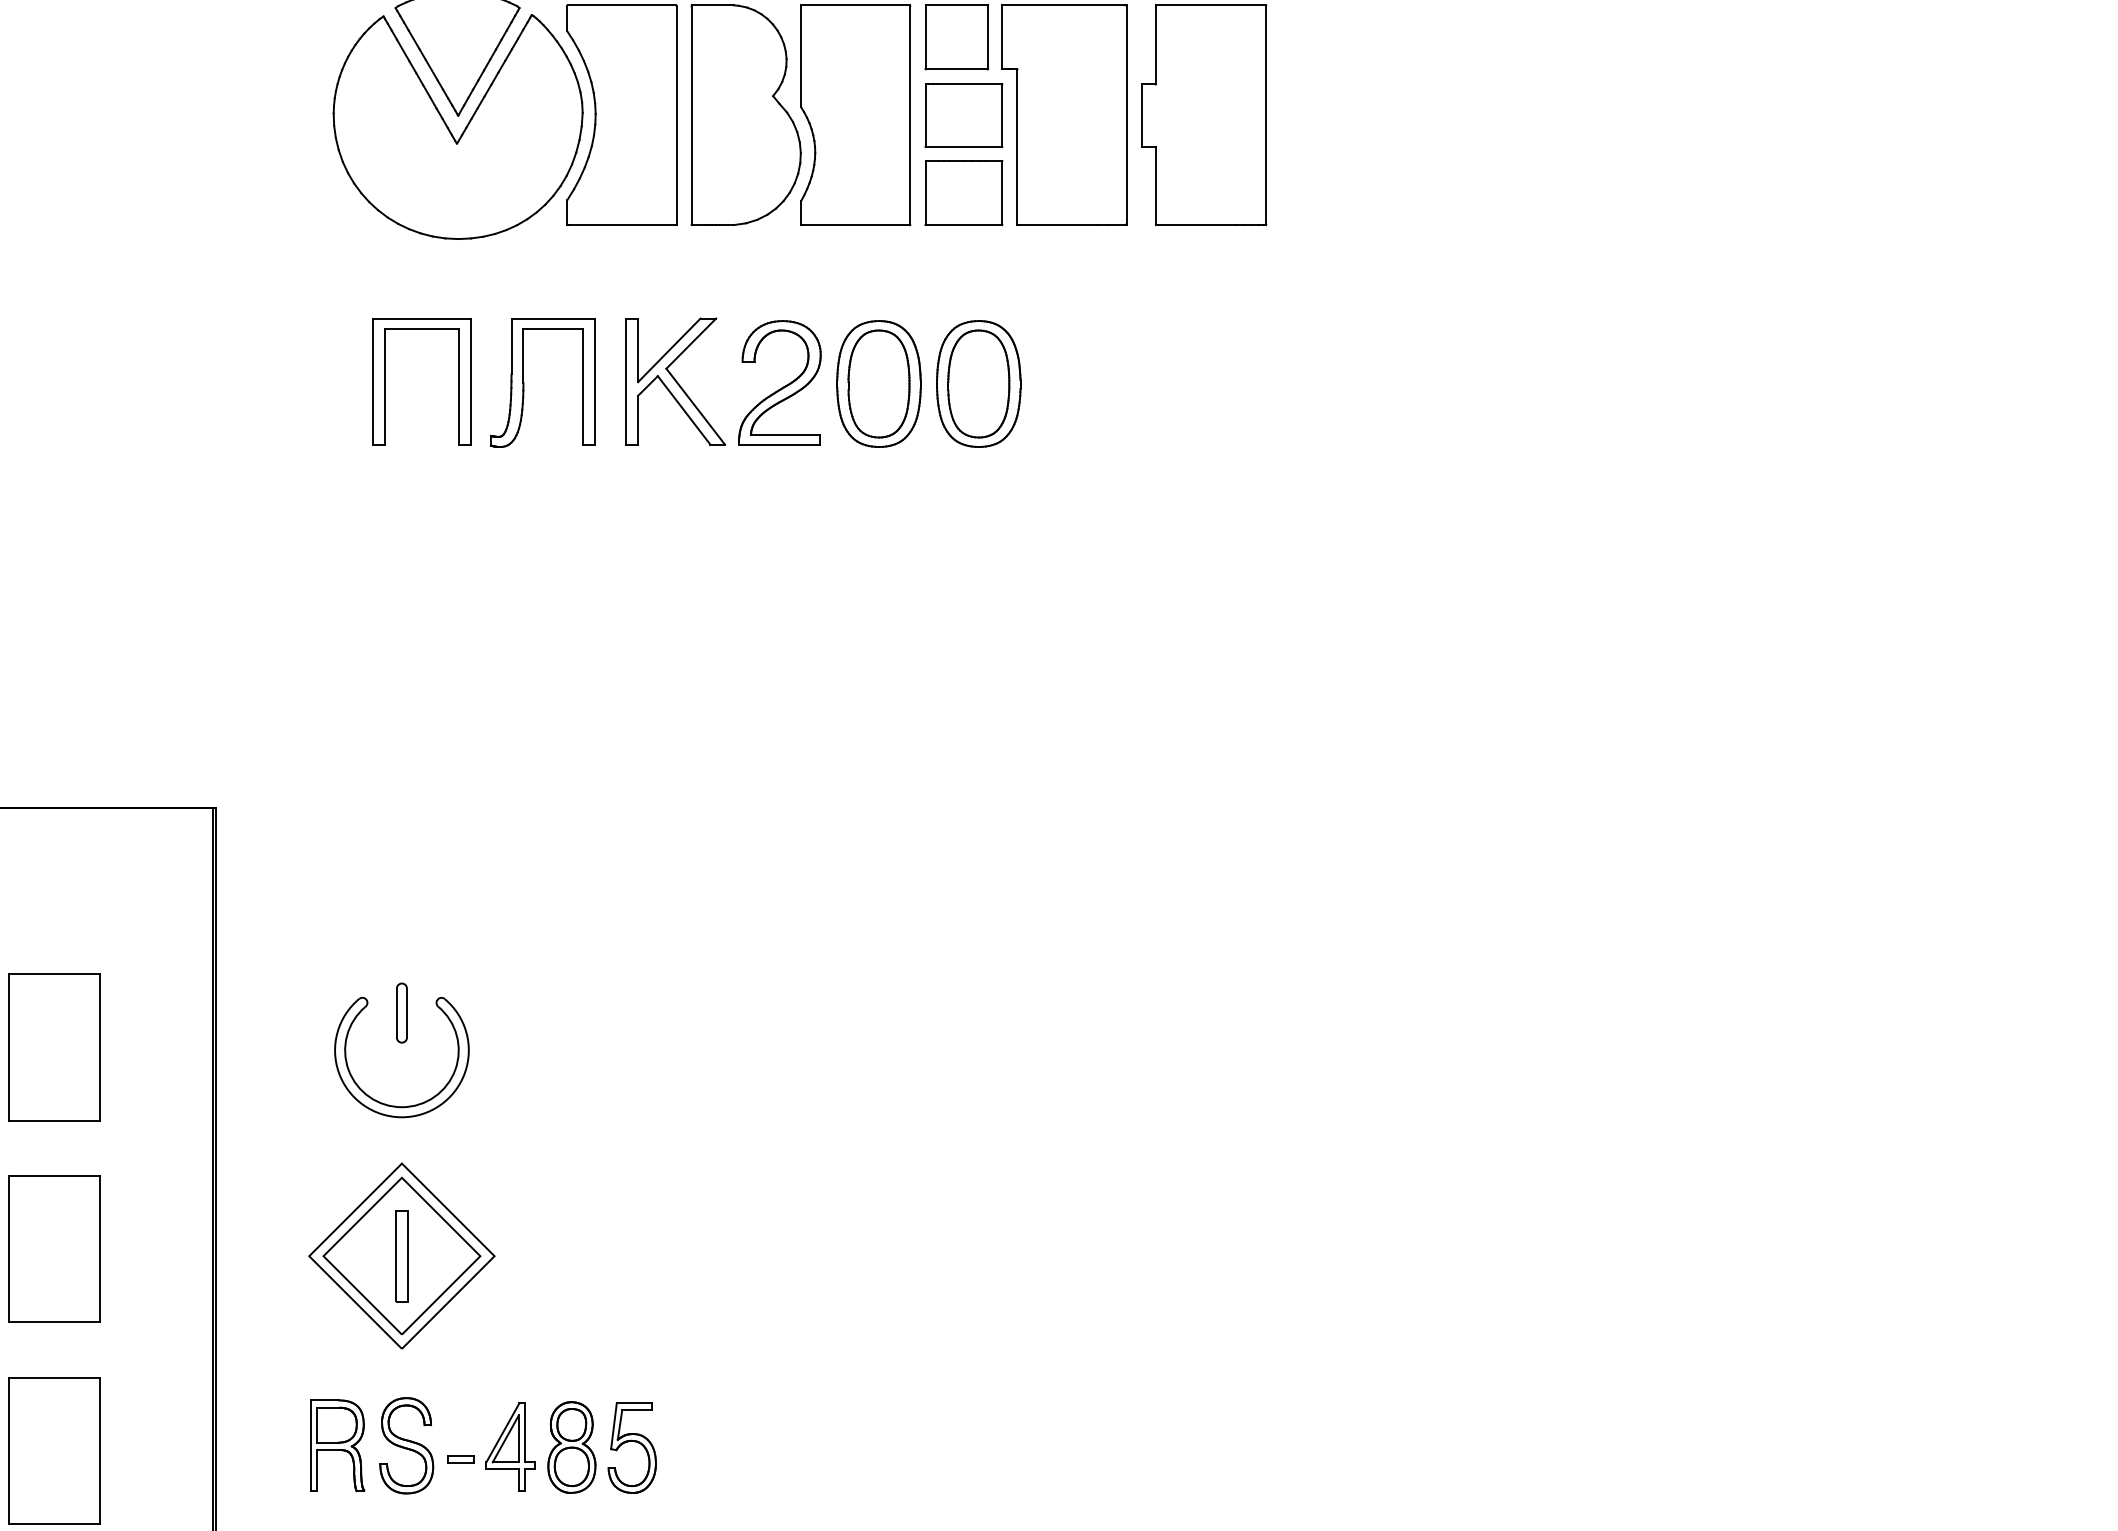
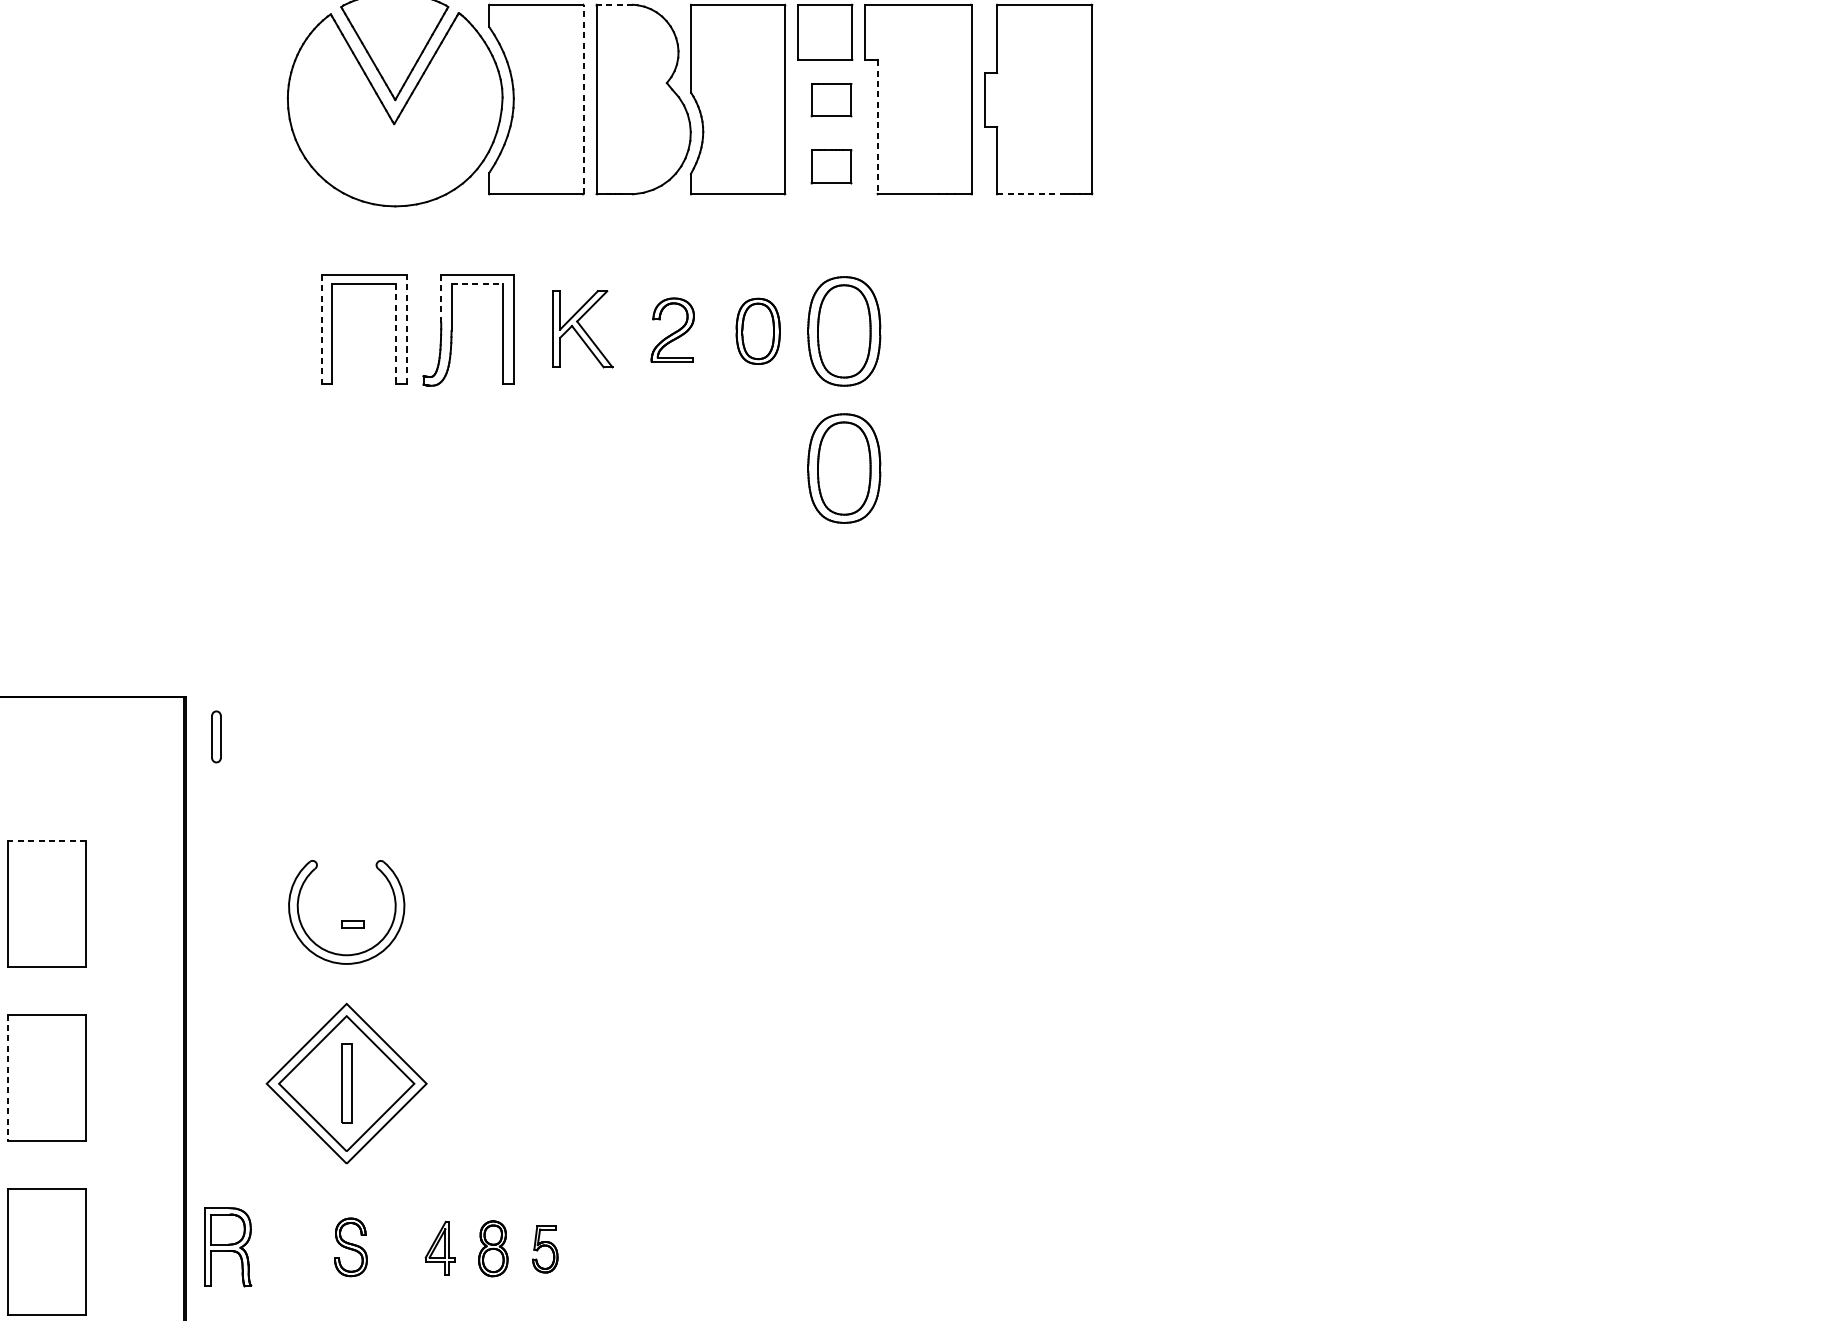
line: (712, 5) -> (614, 4), solid -> dashed
line: (676, 114) -> (583, 98), solid -> dashed
part: (963, 115) -> (831, 99), size x0.6
line: (1017, 147) -> (877, 127), solid -> dashed
part: (963, 193) -> (831, 167), size x0.6
line: (1195, 225) -> (1031, 194), solid -> dashed
line: (553, 328) -> (477, 283), solid -> dashed
line: (511, 346) -> (441, 299), solid -> dashed
line: (471, 381) -> (406, 329), solid -> dashed
part: (675, 381) -> (582, 329), size x0.7
line: (372, 382) -> (321, 330), solid -> dashed
part: (779, 382) -> (672, 330), size x0.6
part: (878, 383) -> (757, 330), size x0.6
line: (459, 386) -> (396, 333), solid -> dashed
part: (978, 542) -> (844, 468), added
line: (53, 974) -> (46, 840), solid -> dashed
part: (401, 1012) -> (216, 736), moved
line: (9, 1249) -> (8, 1077), solid -> dashed
part: (337, 1445) -> (228, 1247), moved
part: (406, 1445) -> (350, 1247), size x0.7
part: (510, 1446) -> (440, 1247), size x0.7
part: (571, 1447) -> (492, 1248), size x0.7
part: (631, 1447) -> (544, 1248), size x0.6
part: (460, 1459) -> (352, 924), moved

